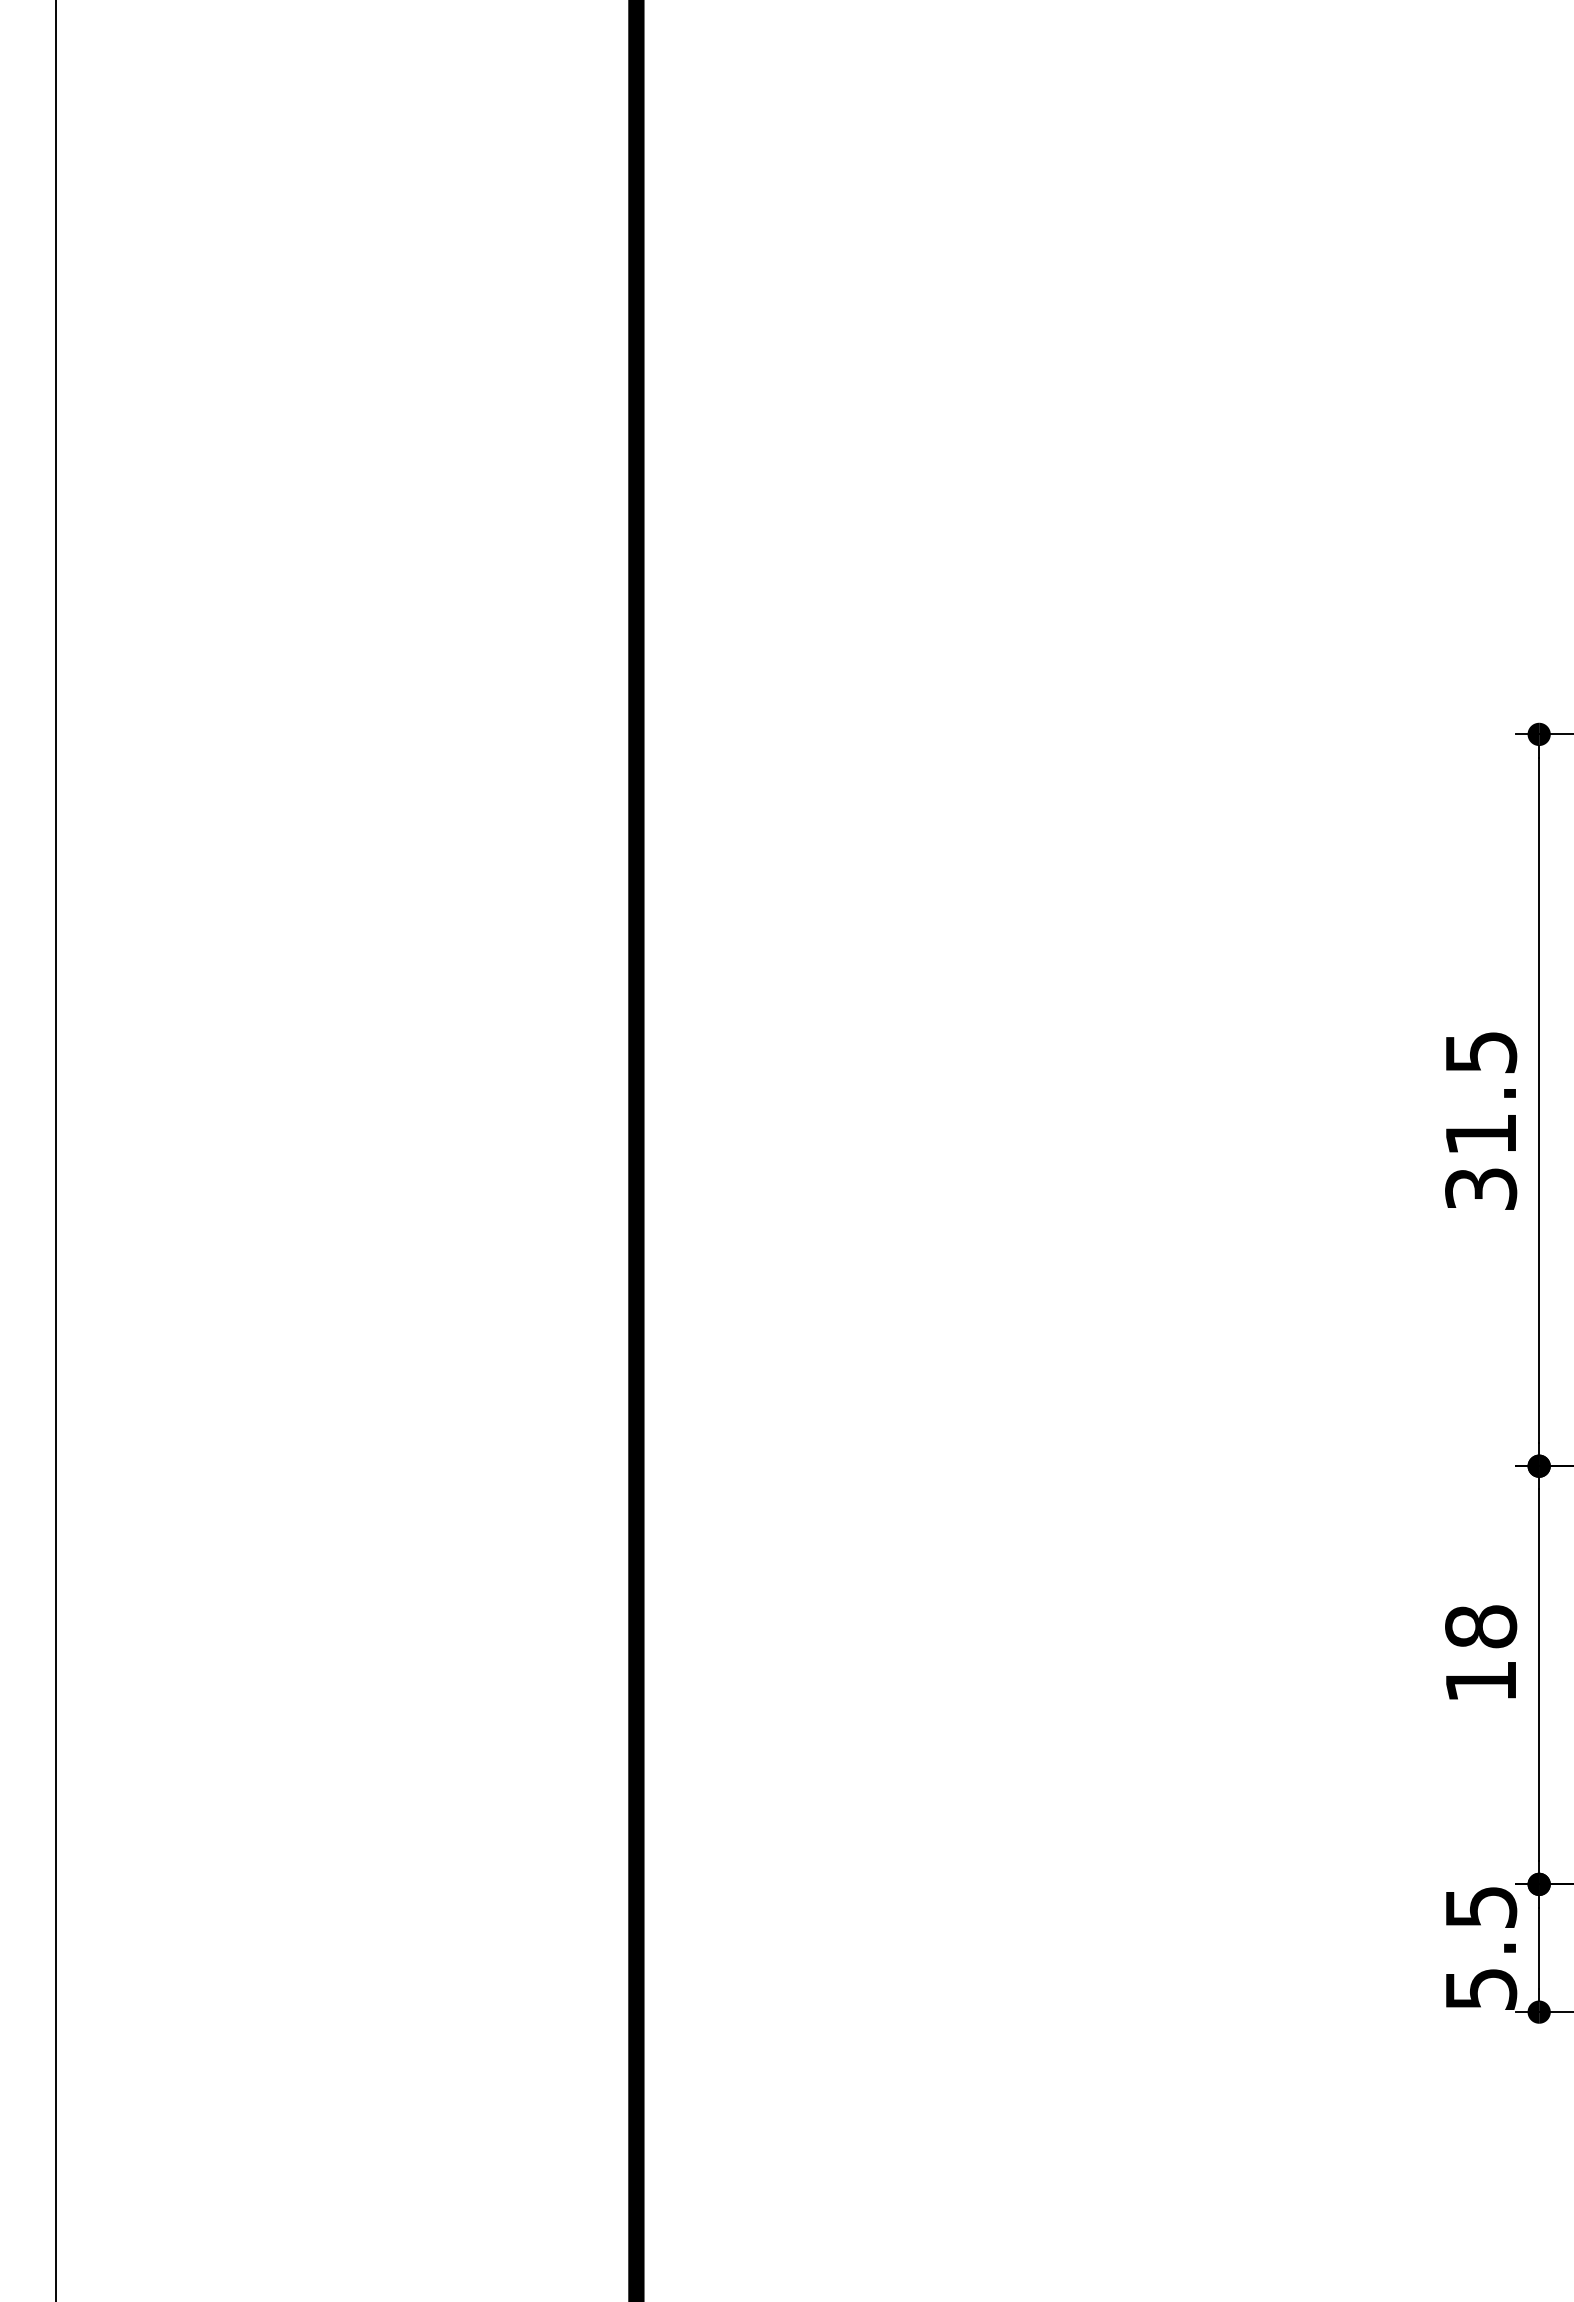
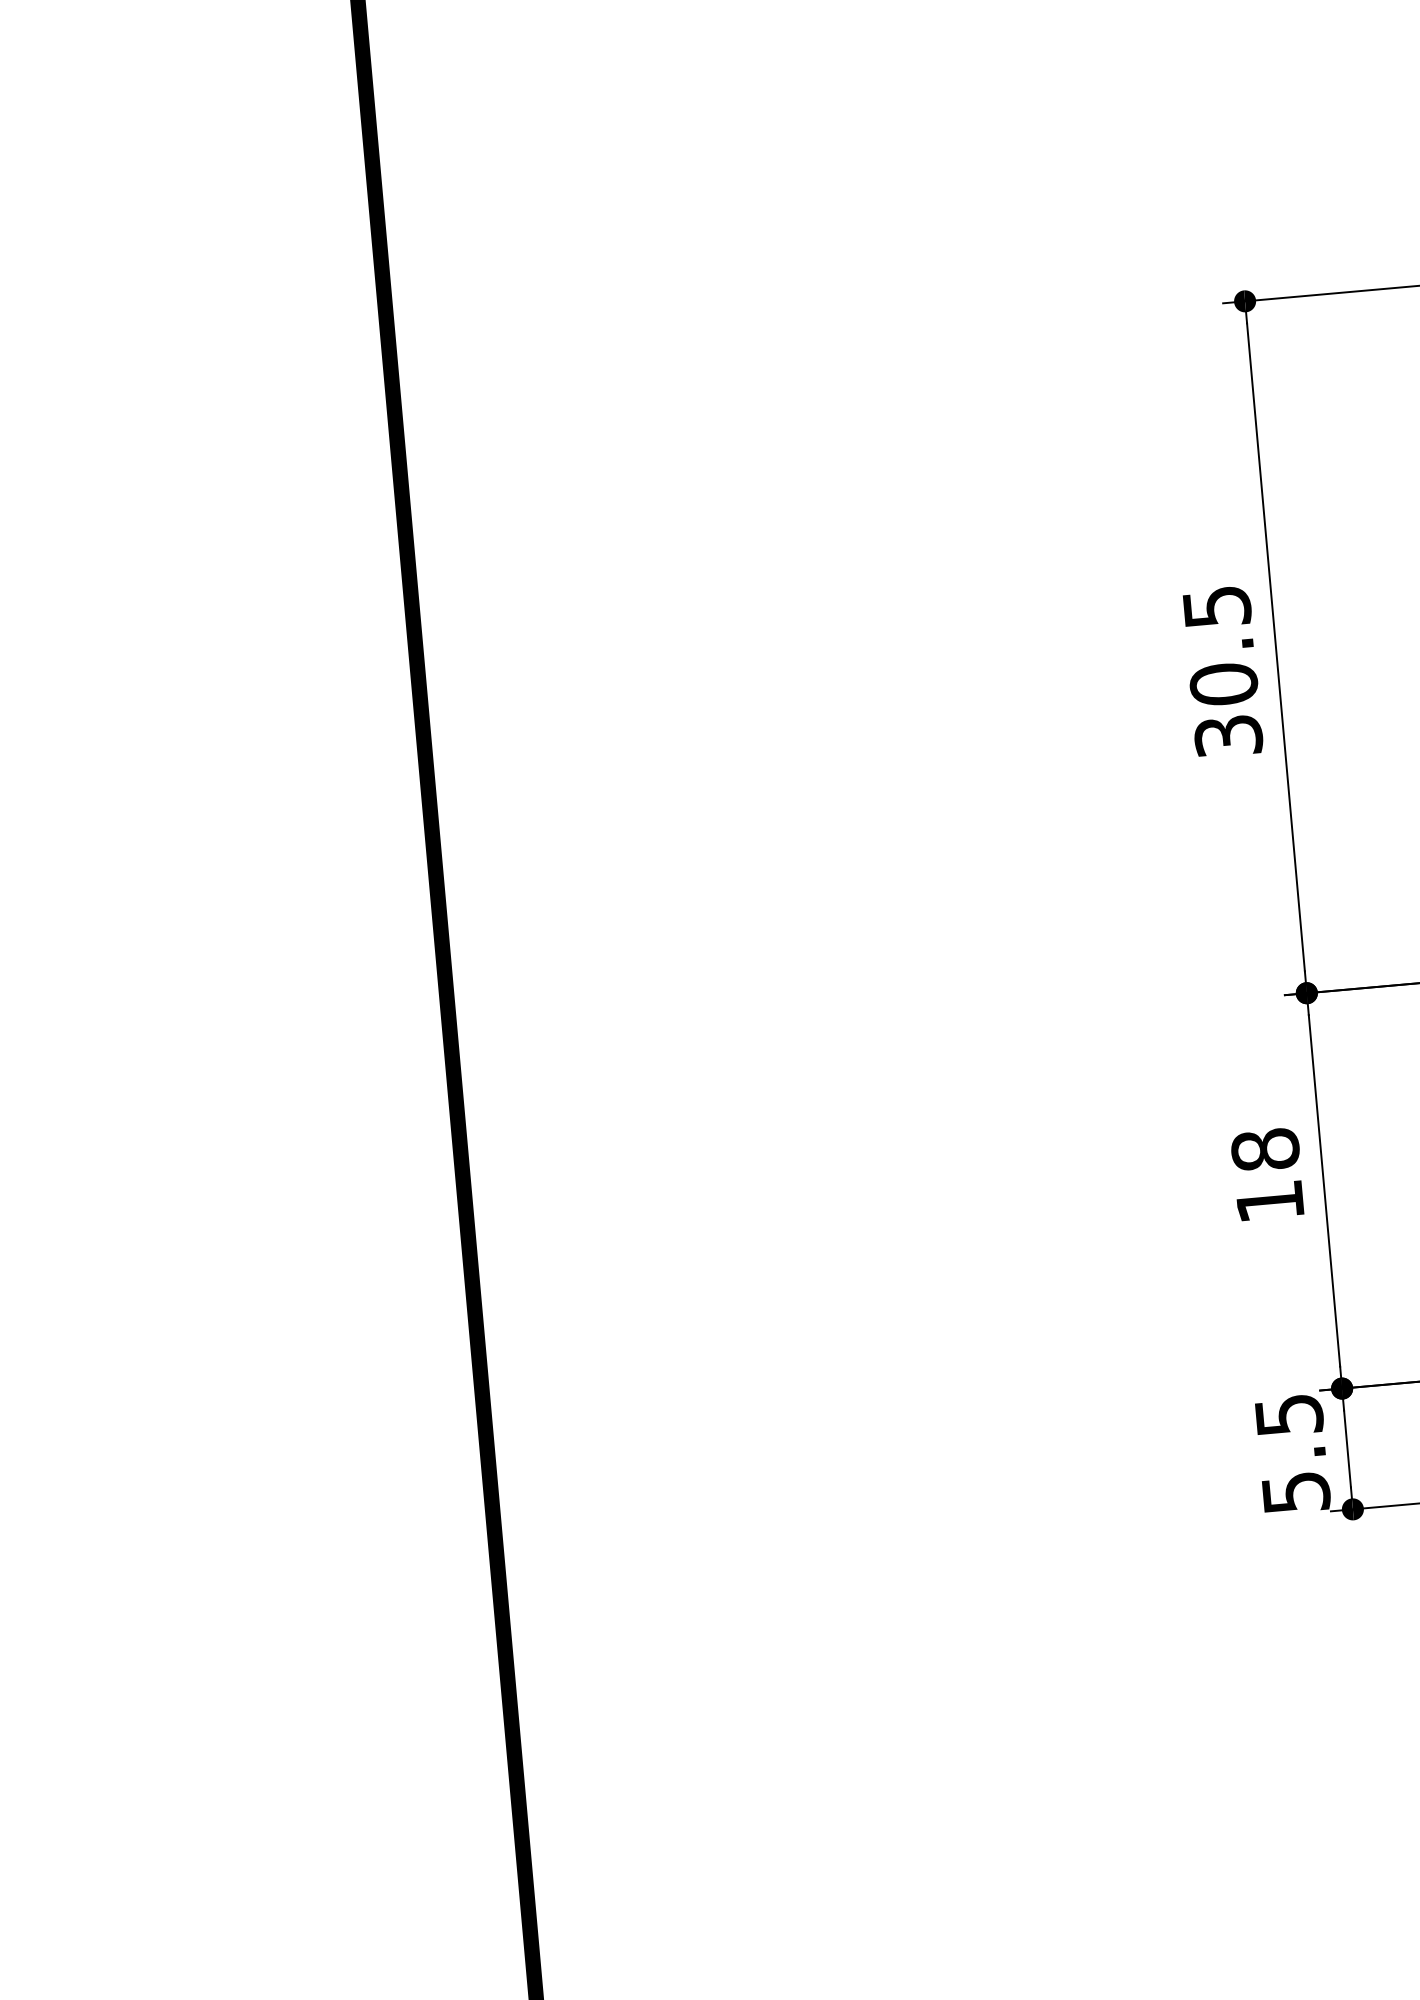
text: (1481, 1133) -> (1224, 683), 31.5 -> 30.5

